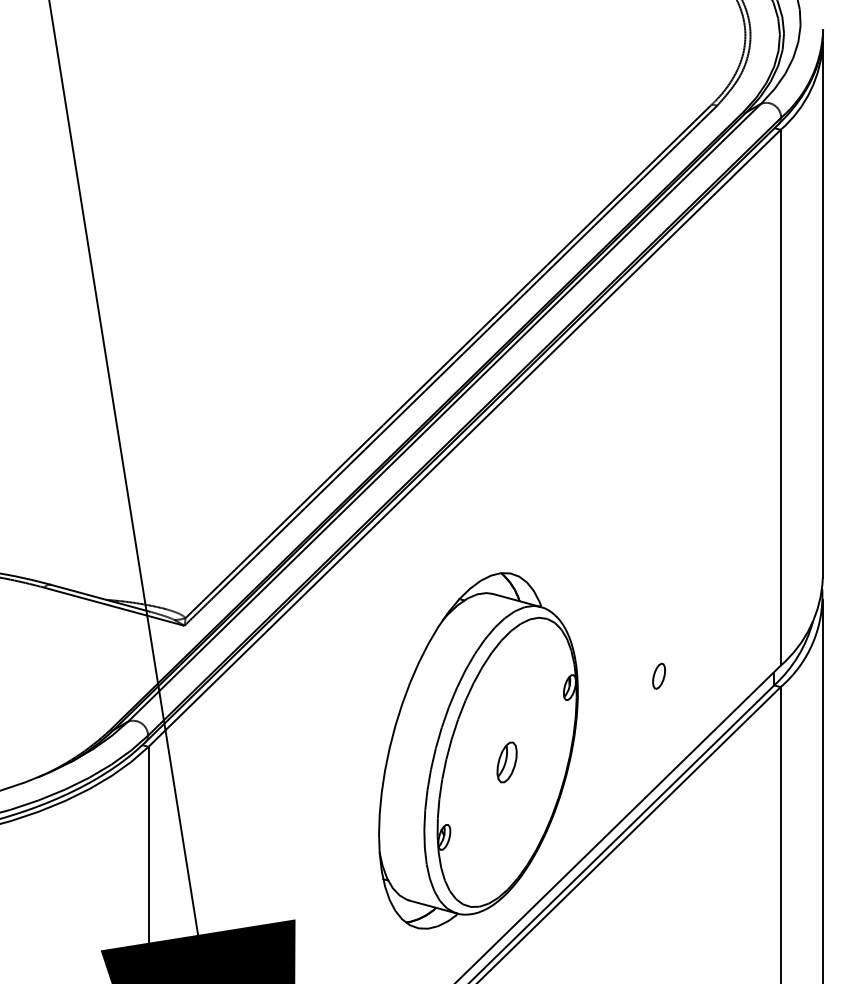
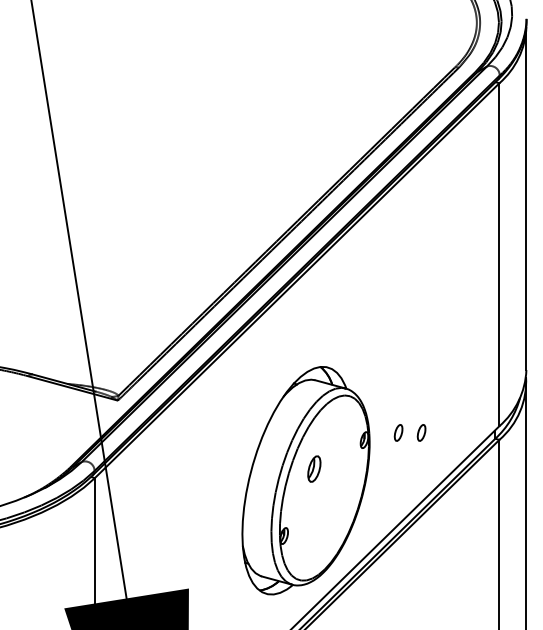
part: (622, 675) -> (398, 432), added
part: (507, 761) -> (314, 468), moved

